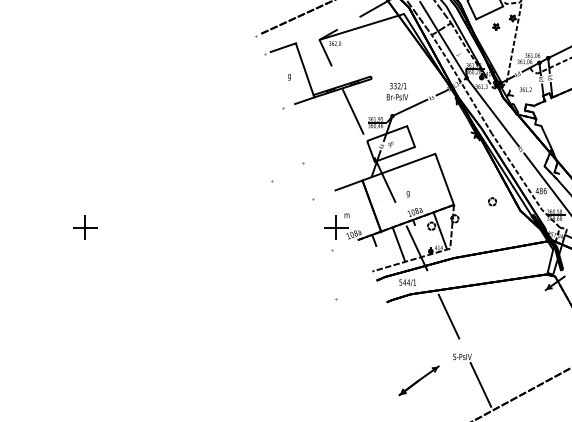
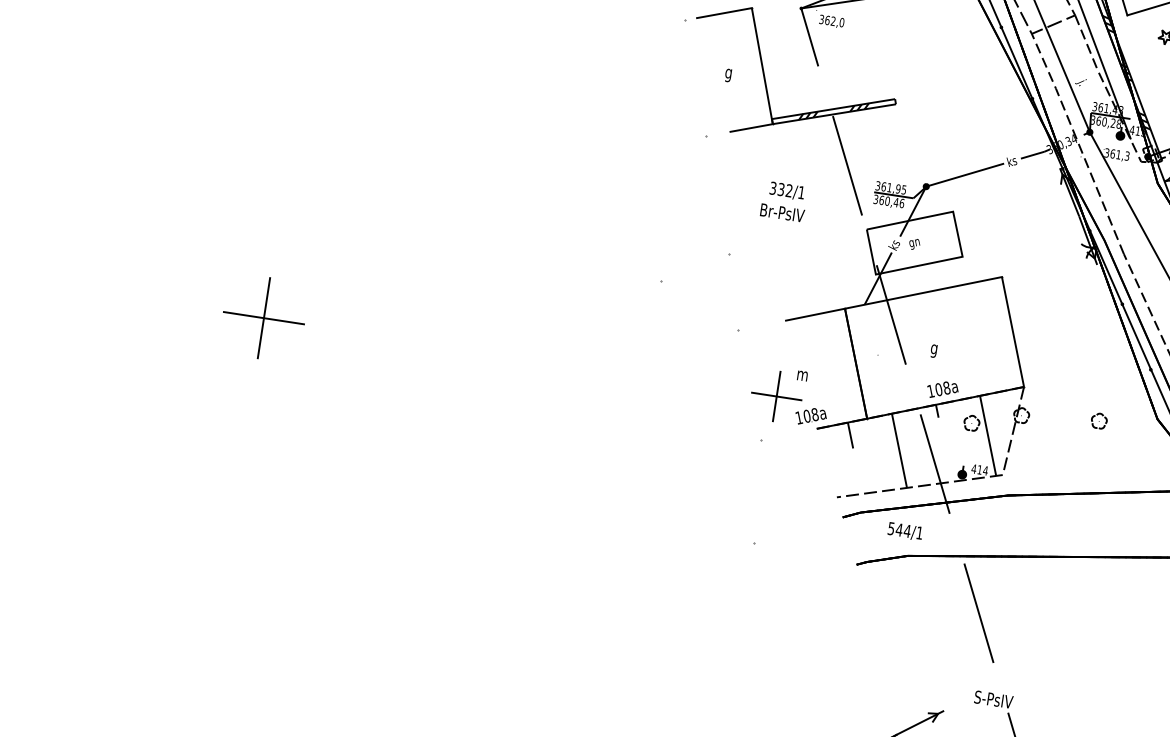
text: (397, 91) -> (784, 201), moved
part: (492, 201) -> (1099, 420), moved
part: (85, 227) -> (265, 318), size x1.6

